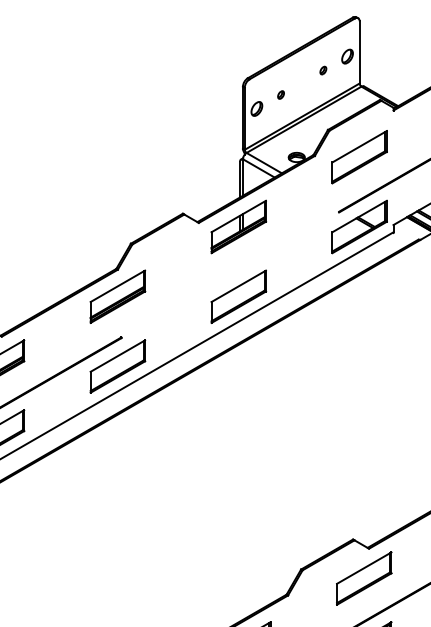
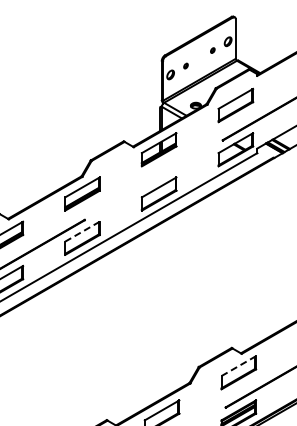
line: (117, 355) -> (82, 231), solid -> dashed
line: (363, 568) -> (238, 366), solid -> dashed

